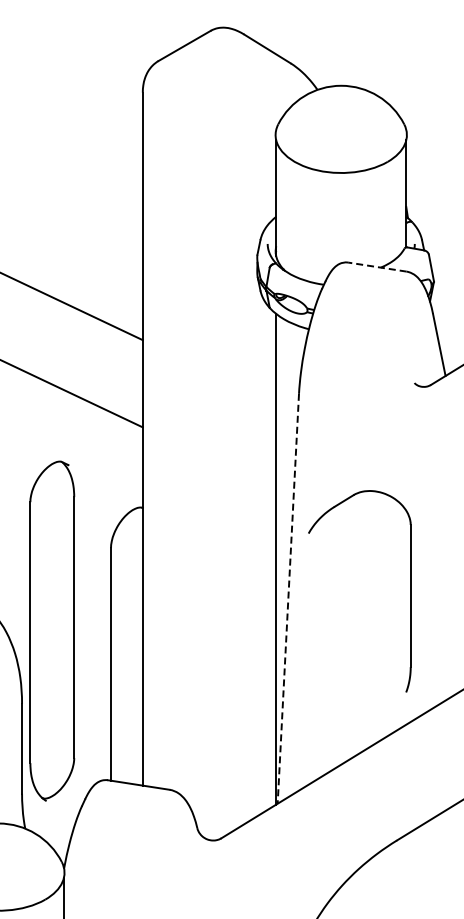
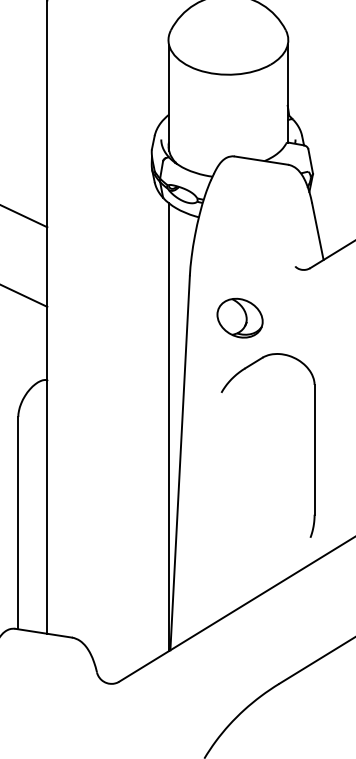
line: (377, 267) -> (261, 160), dashed -> solid
part: (353, 439) -> (239, 317), added
part: (410, 591) -> (314, 445), moved
line: (288, 599) -> (180, 463), dashed -> solid

